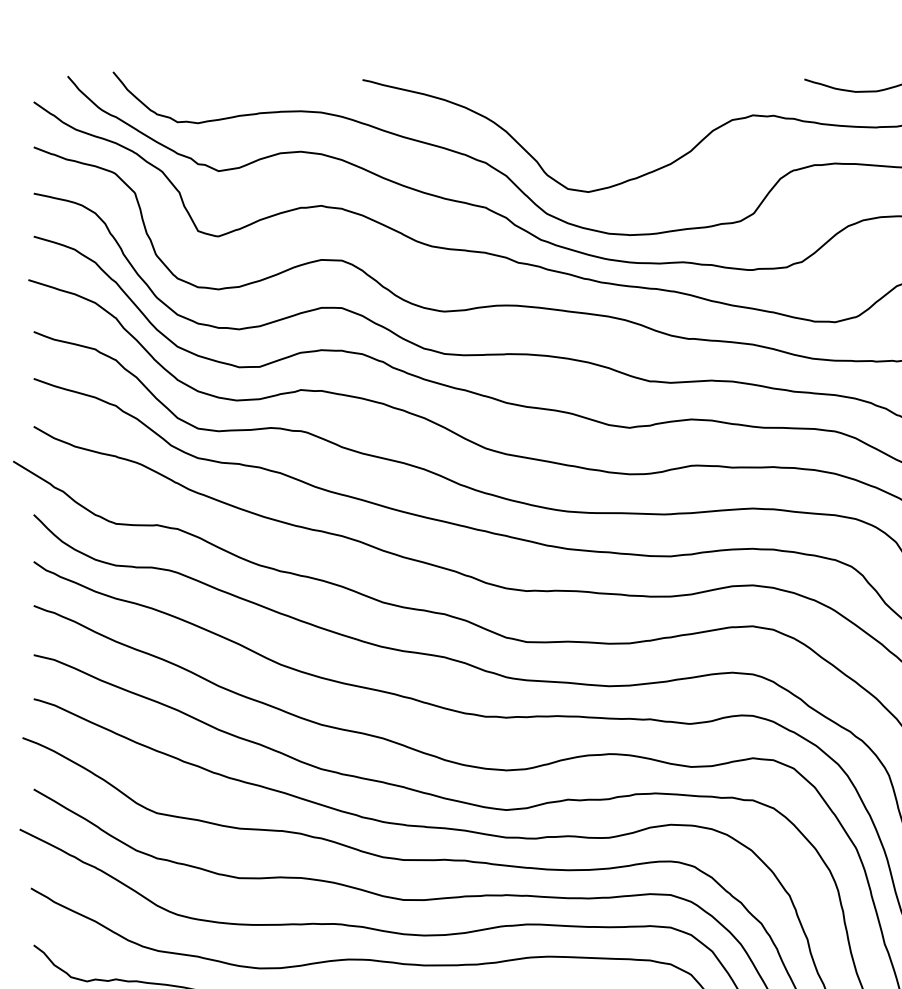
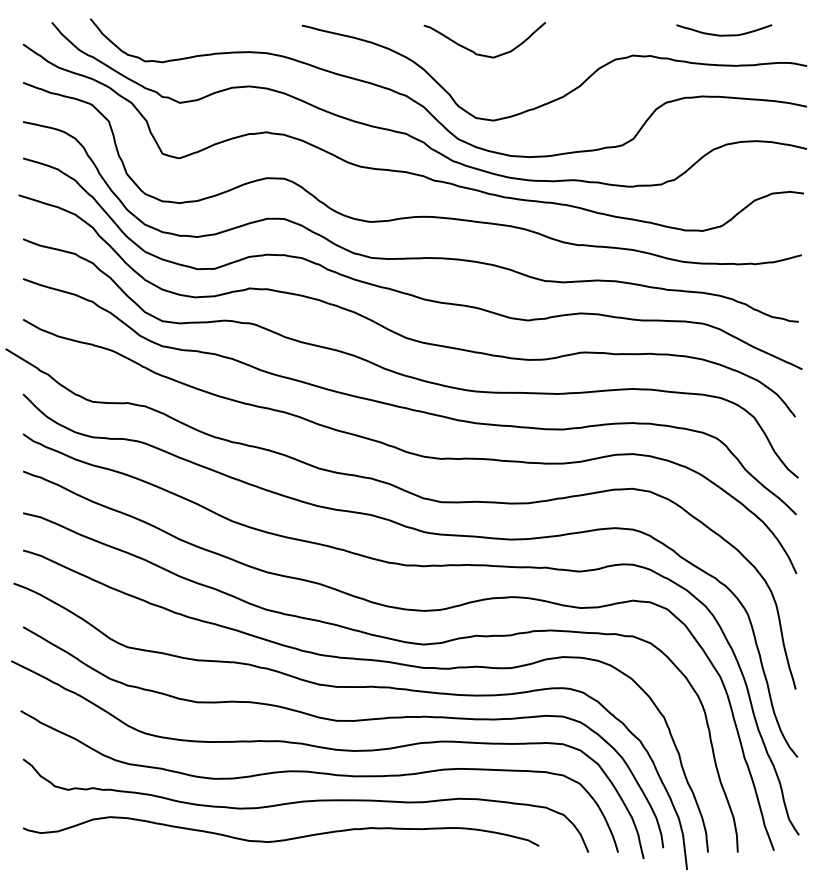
curve: (576, 114) -> (483, 54), added

